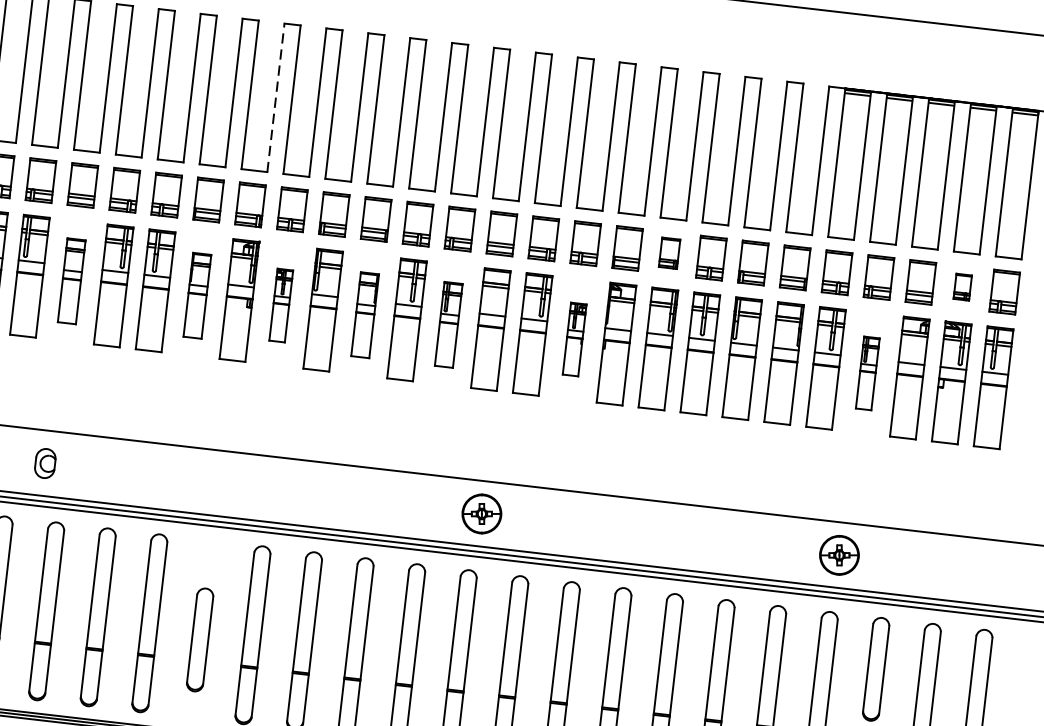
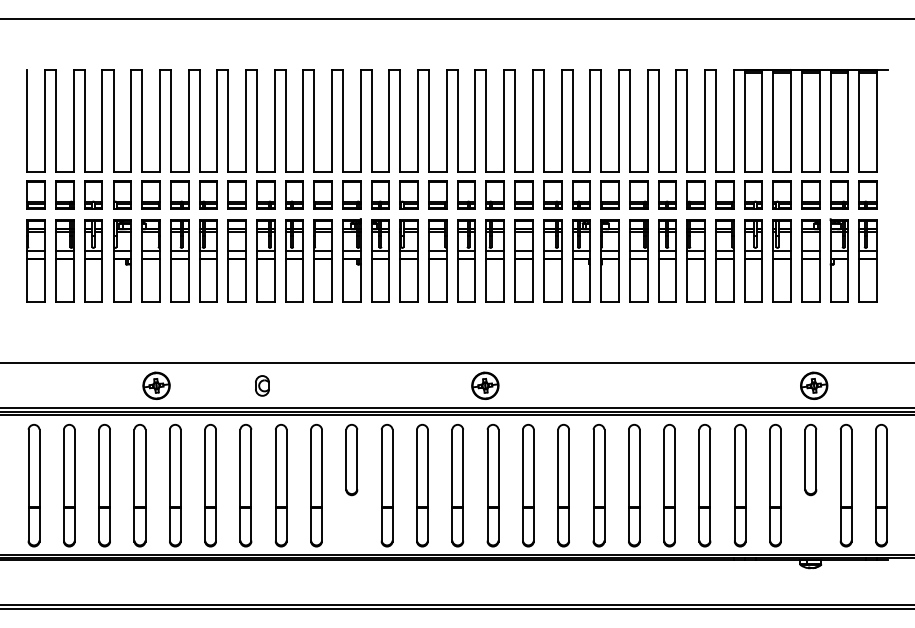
line: (275, 97) -> (360, 120), dashed -> solid
part: (669, 252) -> (638, 194), size x1.43
part: (70, 280) -> (236, 260), size x1.43
part: (962, 286) -> (839, 194), size x1.67
part: (196, 295) -> (322, 260), size x1.43
part: (281, 305) -> (380, 260), size x1.67
part: (364, 314) -> (437, 260), size x1.43
part: (447, 324) -> (494, 260), size x1.43
part: (574, 339) -> (581, 260), size x1.67
part: (866, 372) -> (781, 260), size x1.67
part: (45, 462) -> (262, 385), moved
part: (482, 513) -> (485, 385), moved
part: (840, 554) -> (814, 385), moved
part: (199, 640) -> (351, 460), moved

